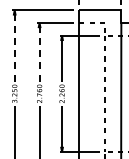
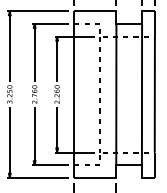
line: (14, 45) -> (9, 46), dashed -> solid
line: (39, 51) -> (34, 52), dashed -> solid

